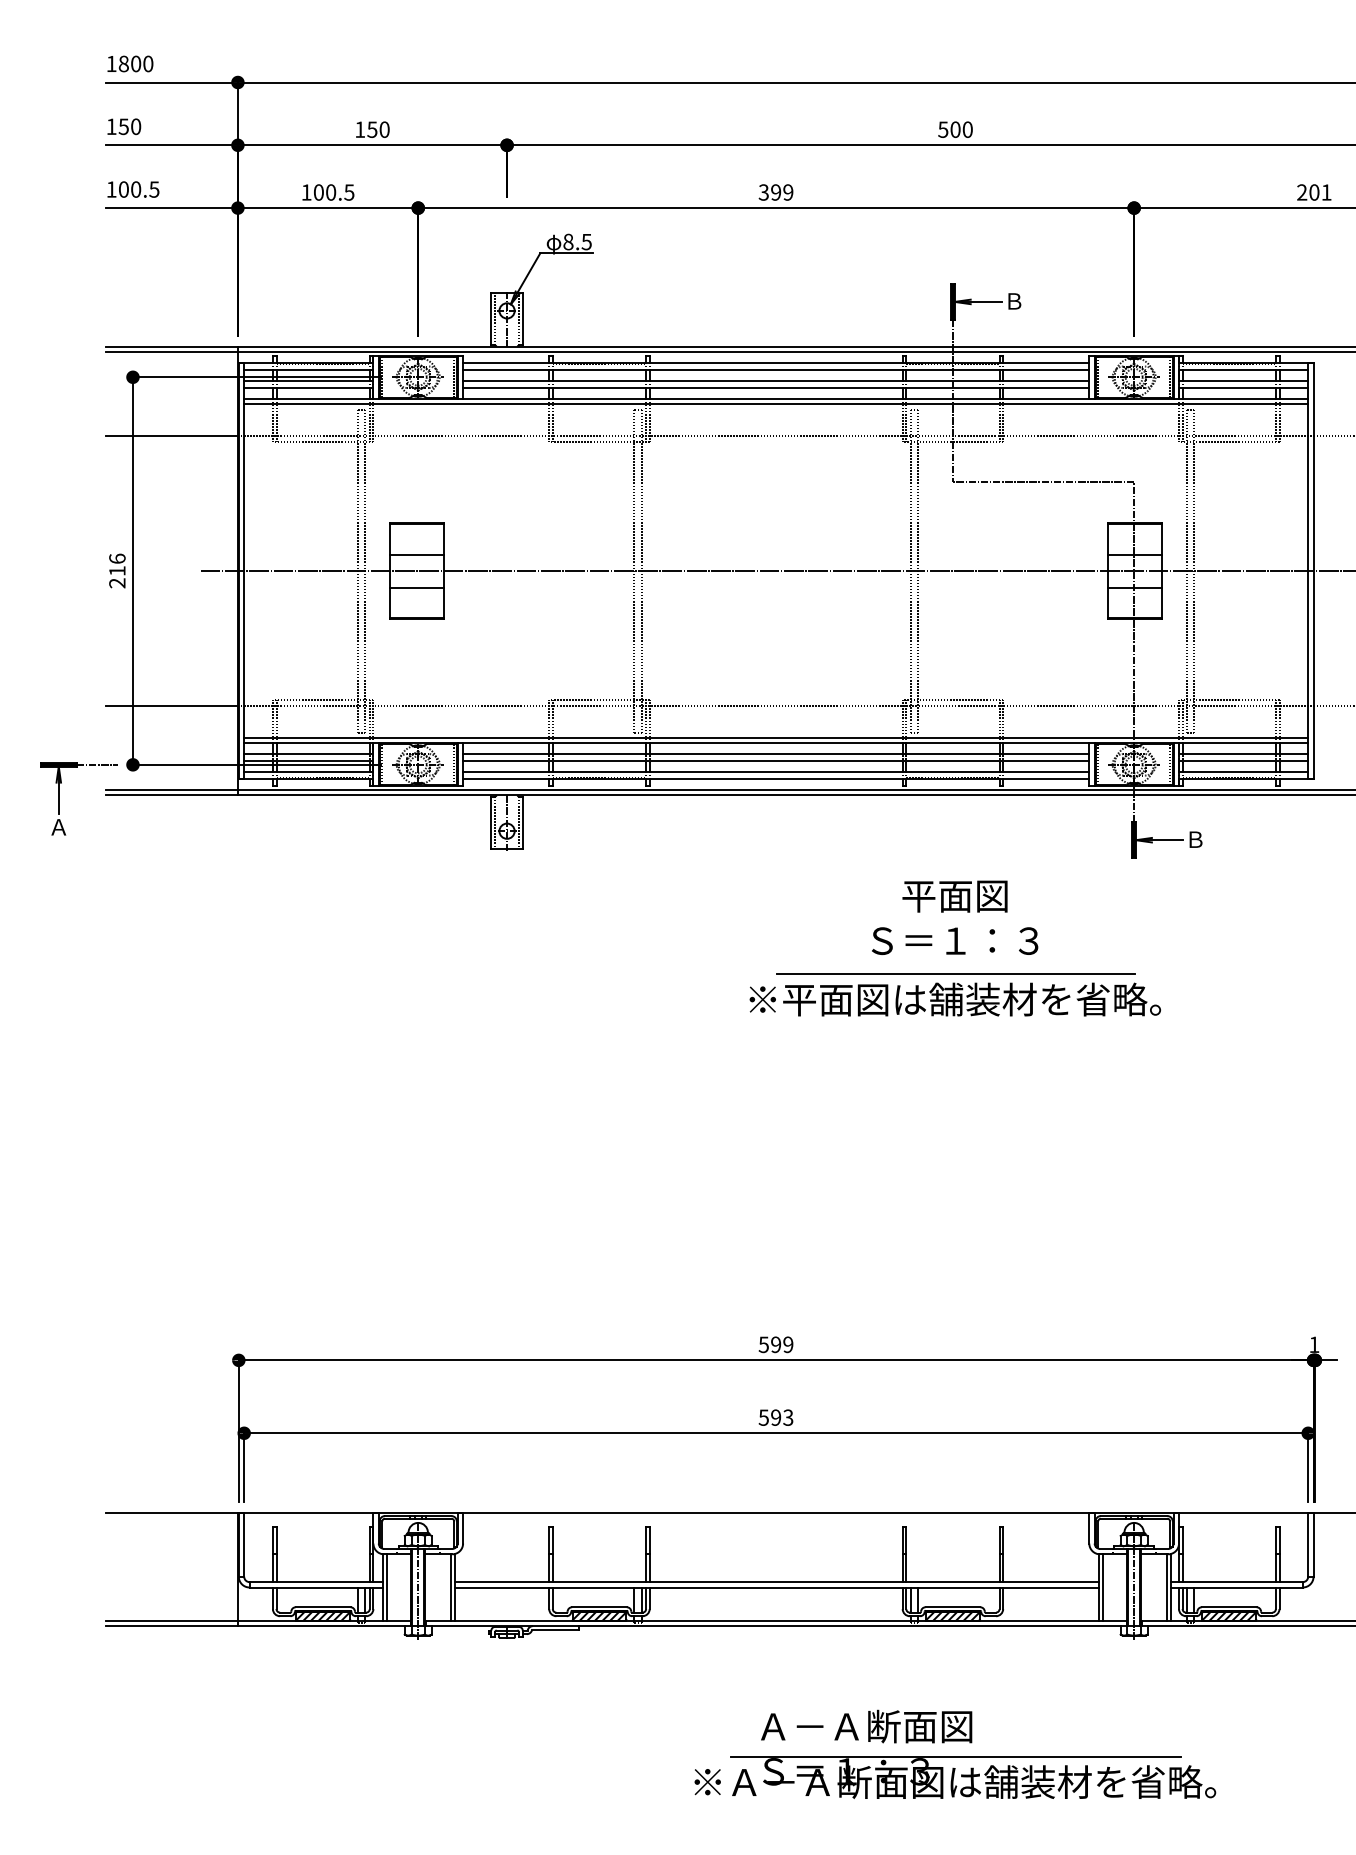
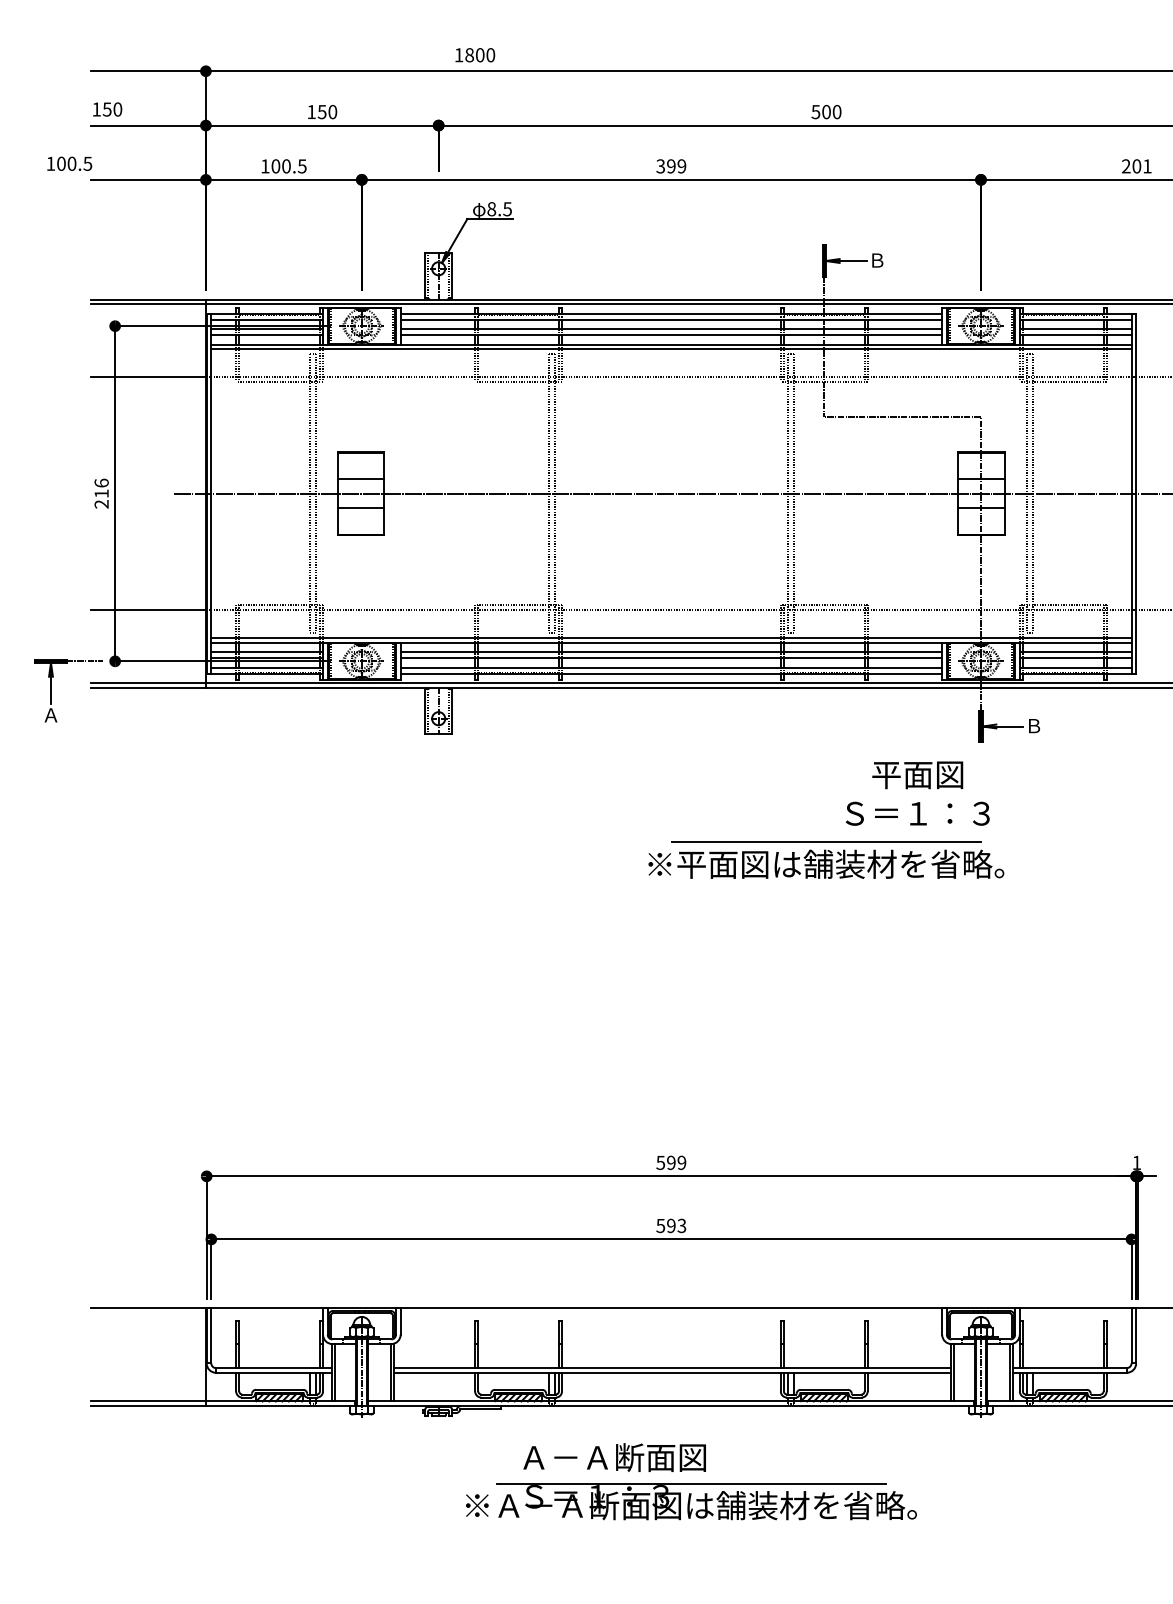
text: (130, 63) -> (475, 54), moved
text: (133, 189) -> (69, 163), moved
text: (955, 917) -> (918, 793), moved
part: (955, 1753) -> (691, 1480), moved

